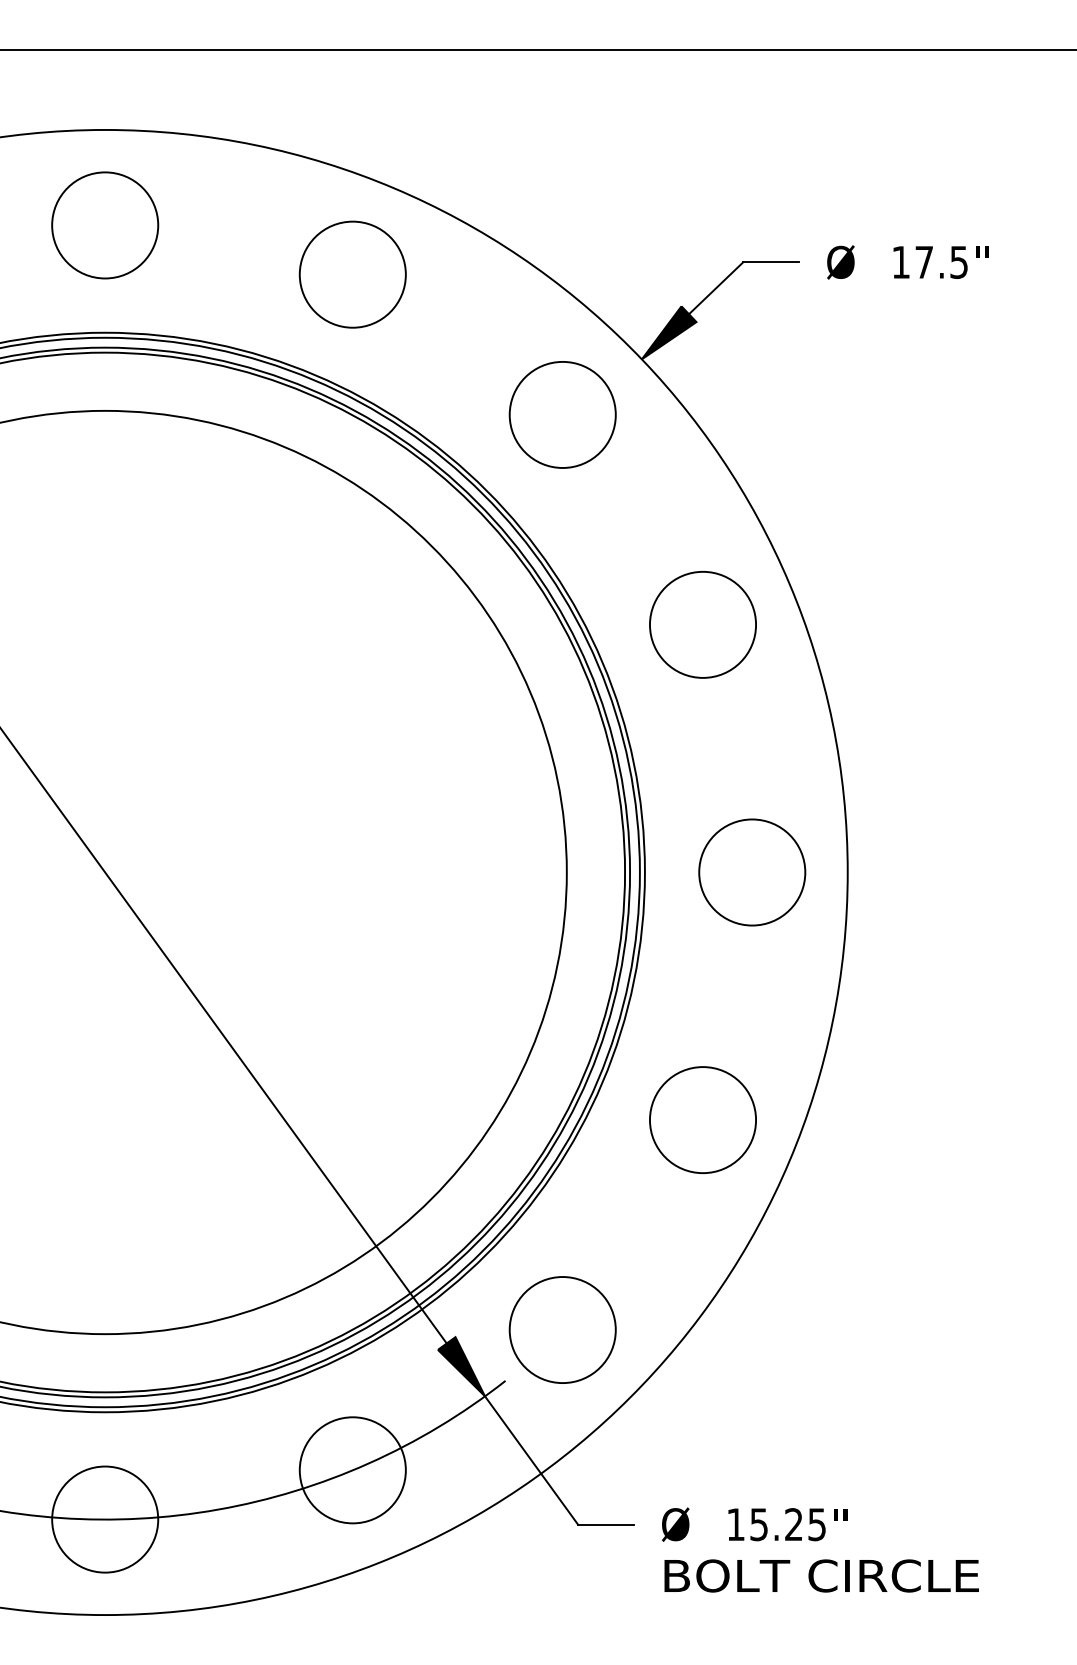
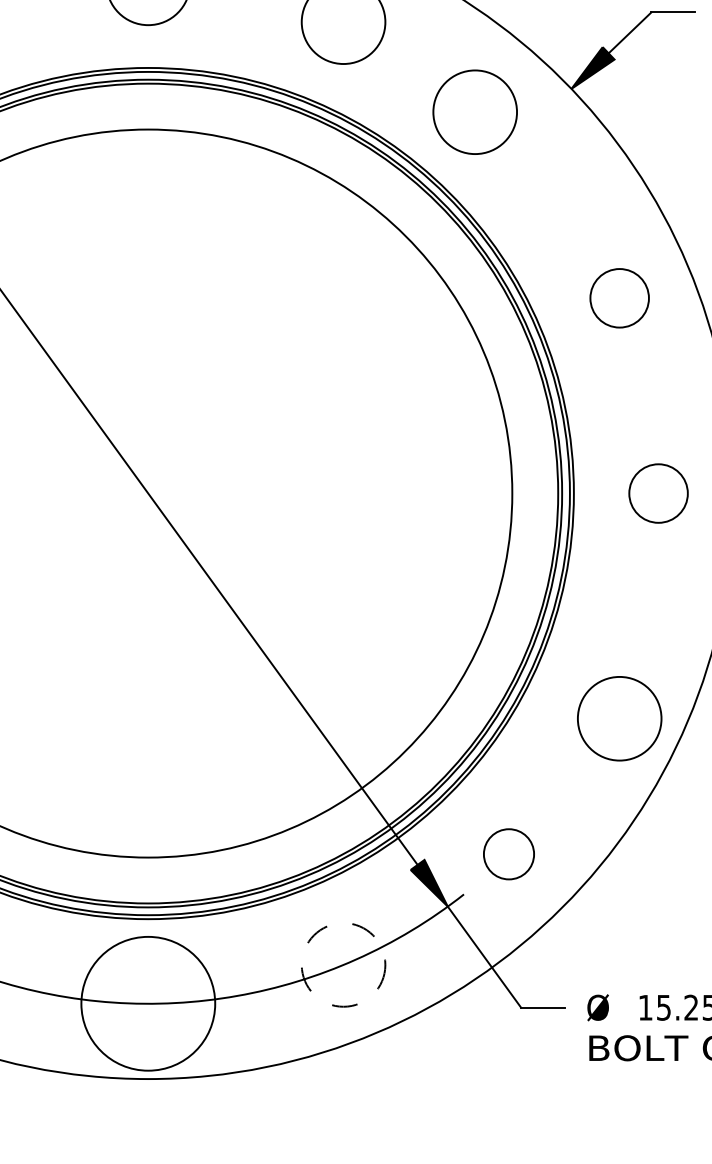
circle: (562, 414) -> (474, 111), moved
circle: (702, 624) -> (619, 298), size x0.7
circle: (752, 872) -> (658, 493), size x0.7
circle: (702, 1119) -> (619, 718), moved
circle: (562, 1329) -> (508, 853), size x0.6
circle: (352, 1470) -> (343, 965), solid -> dashed
circle: (105, 1519) -> (148, 1003), size x1.6

